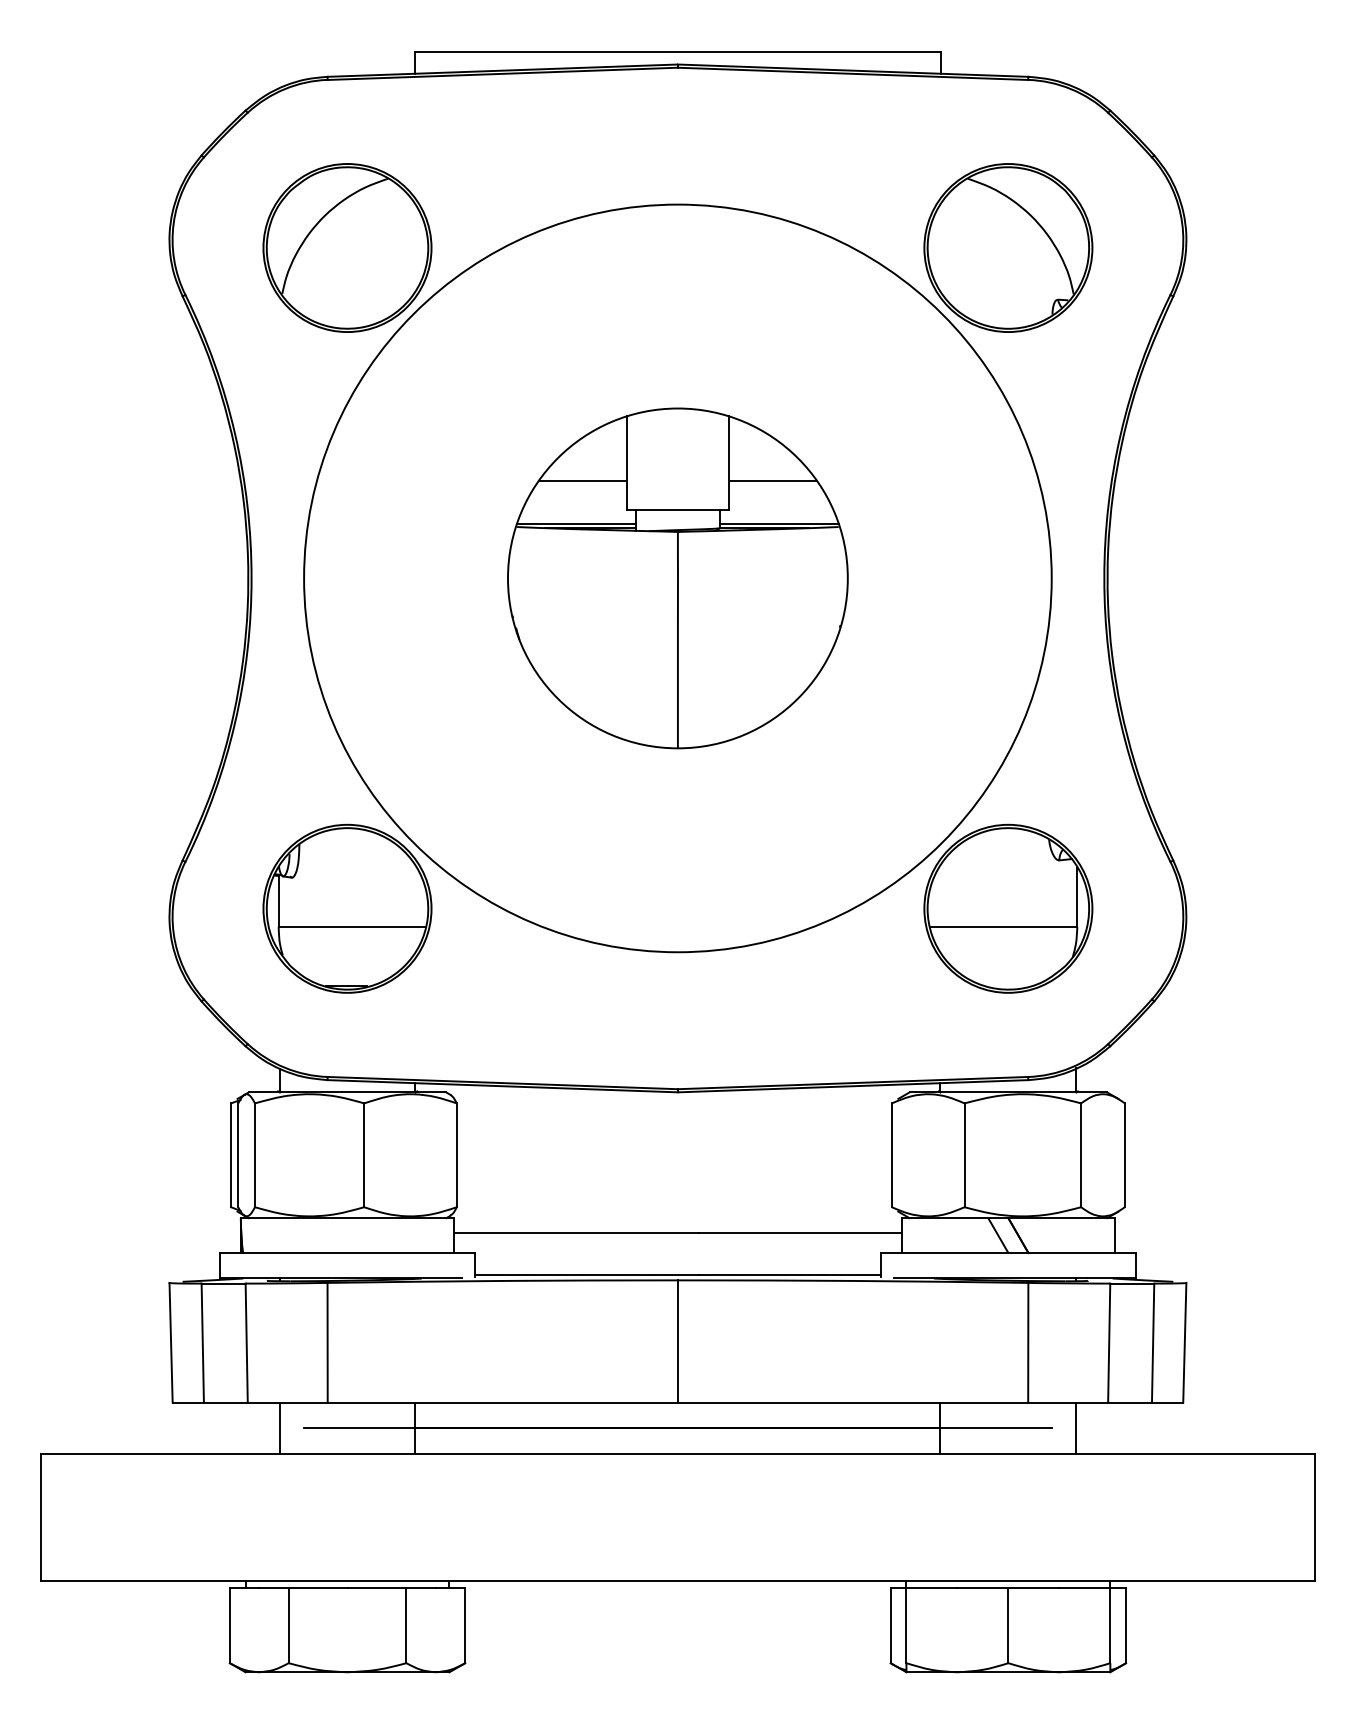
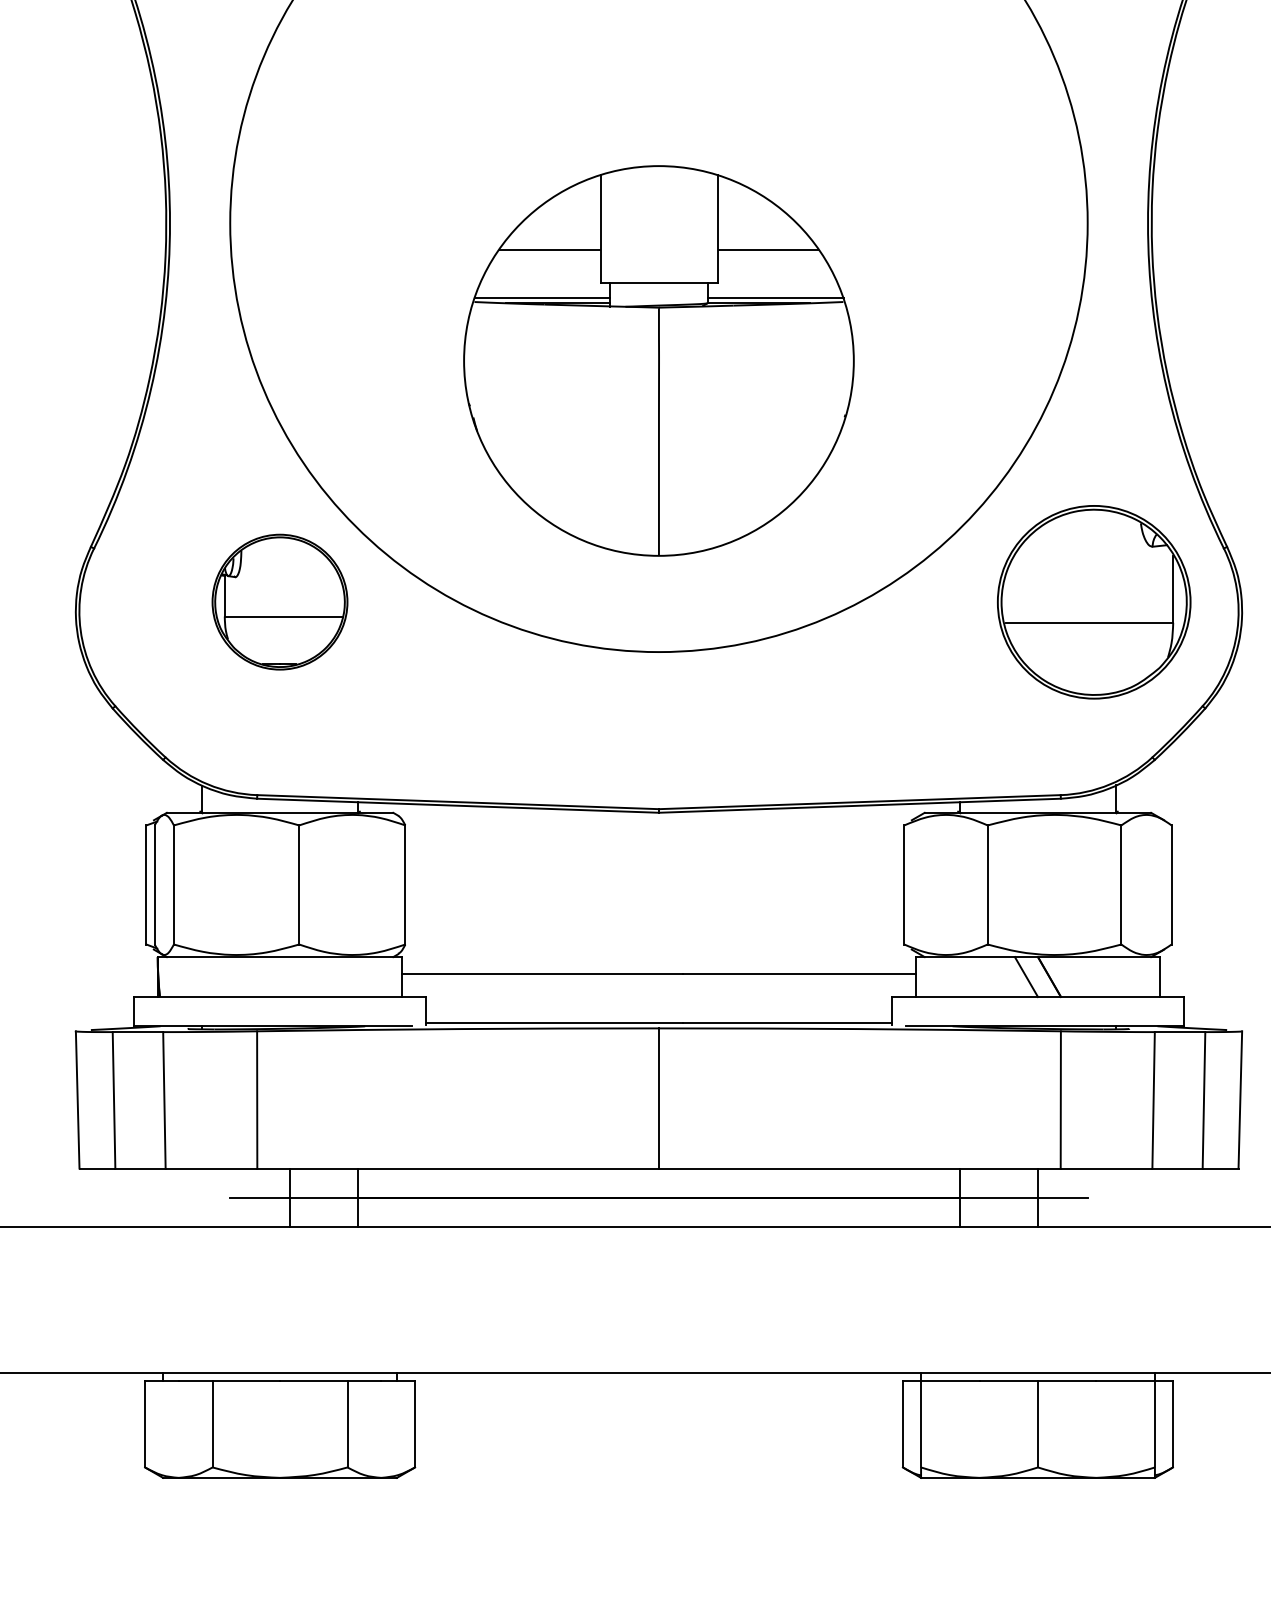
part: (677, 578) -> (658, 361), moved
part: (347, 908) -> (280, 601), size x0.7
part: (1008, 908) -> (1094, 601), moved
line: (279, 1427) -> (290, 1197), moved
line: (1076, 1427) -> (1038, 1197), moved

